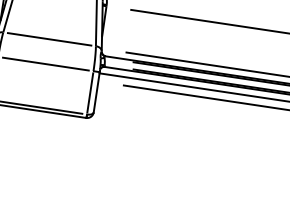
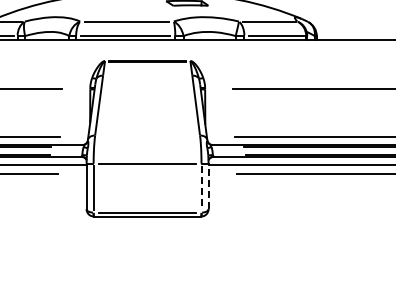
line: (49, 39) -> (147, 135), removed
line: (96, 92) -> (208, 186), solid -> dashed
line: (90, 93) -> (201, 188), solid -> dashed

